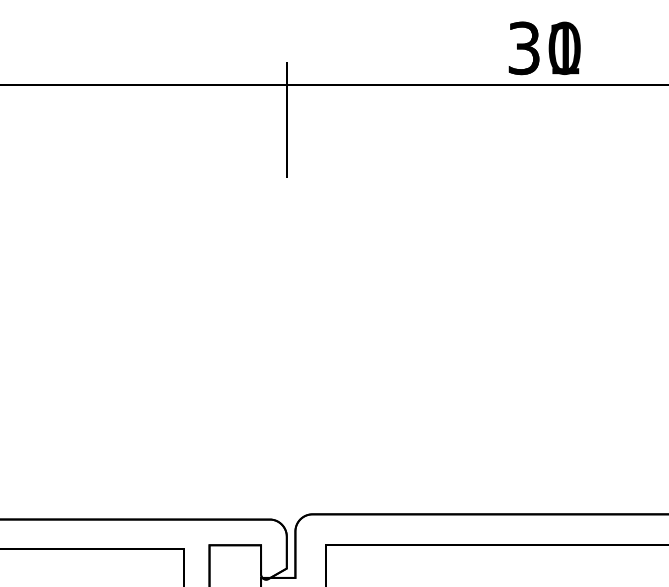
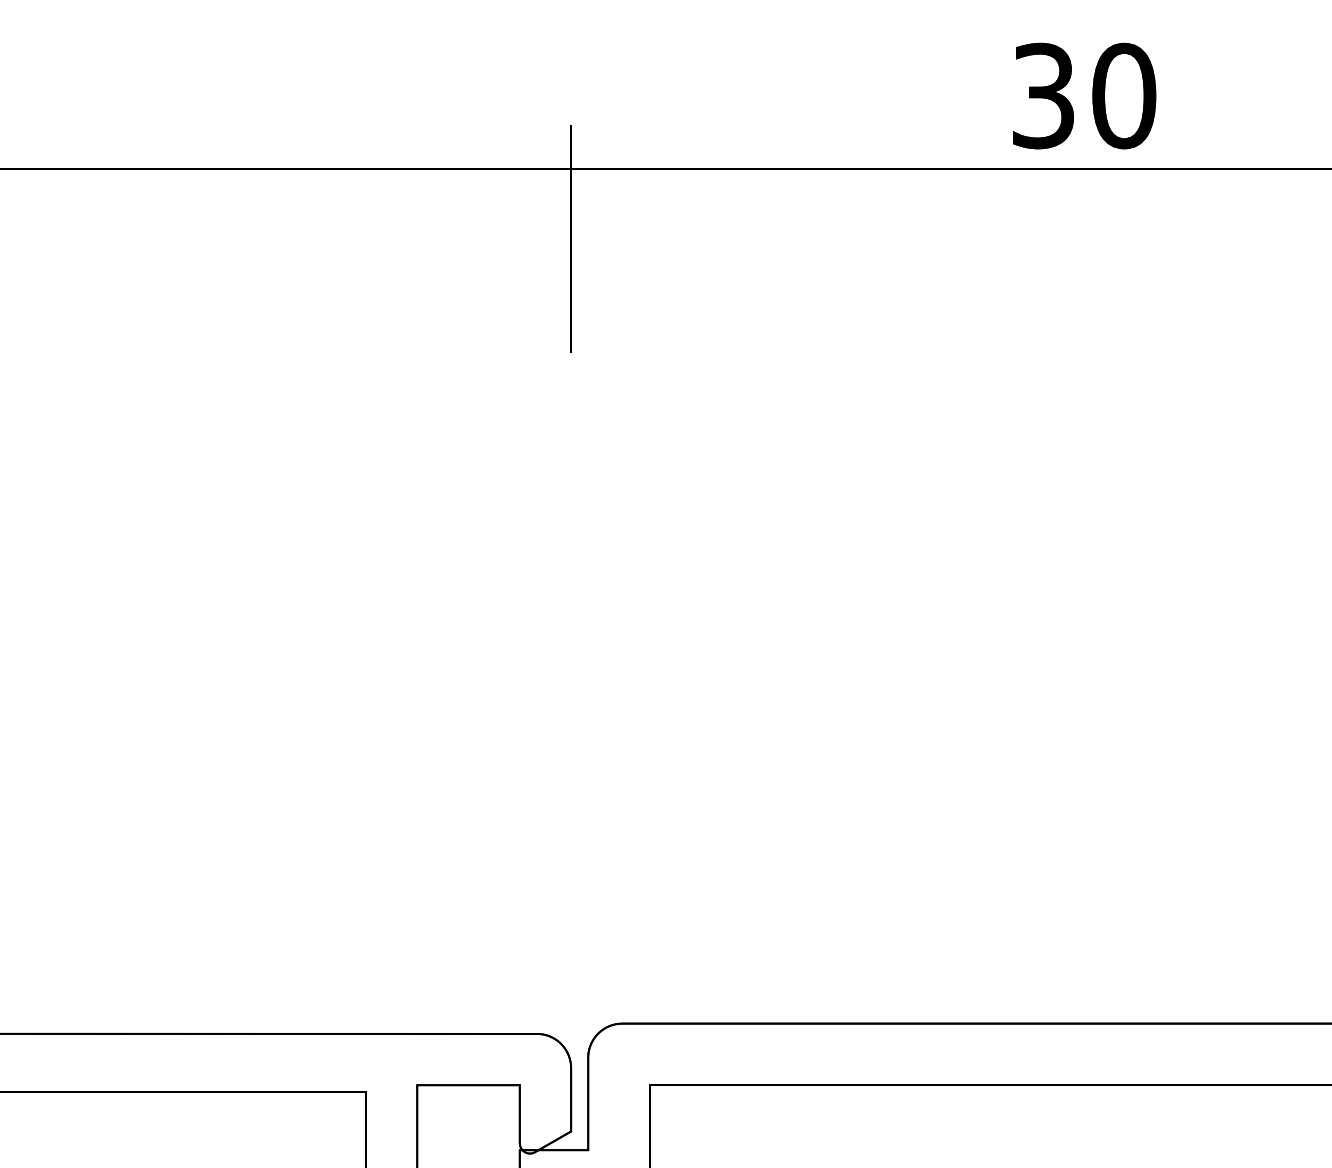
text: (564, 47) -> (1123, 94), 31 -> 30

